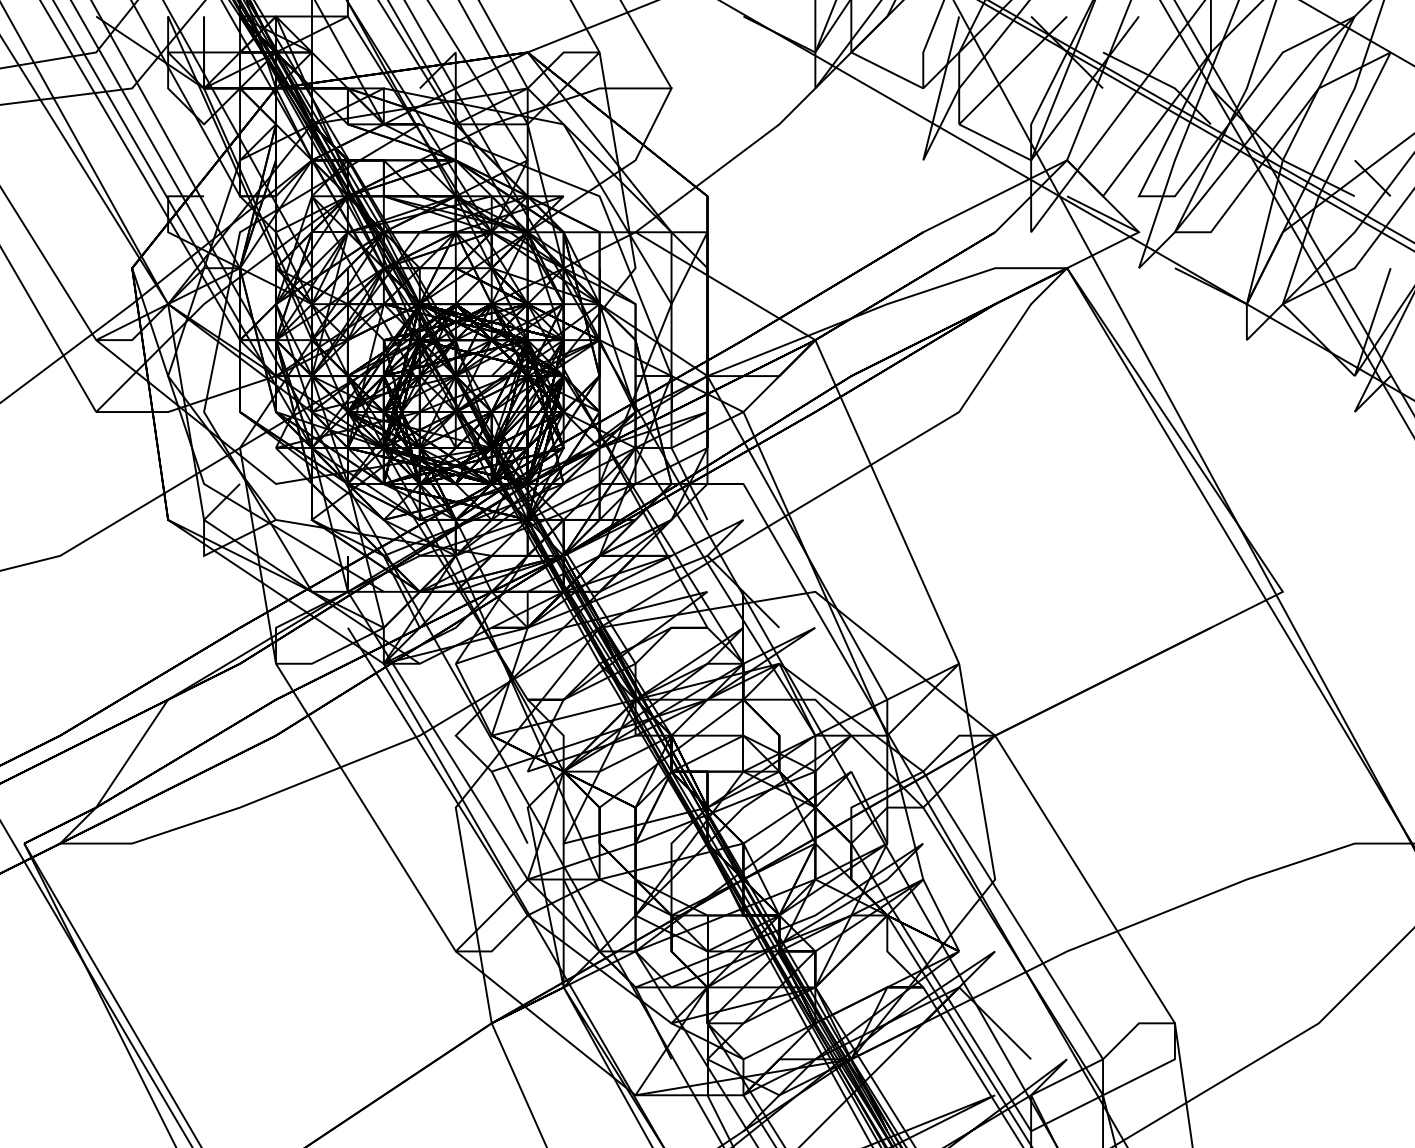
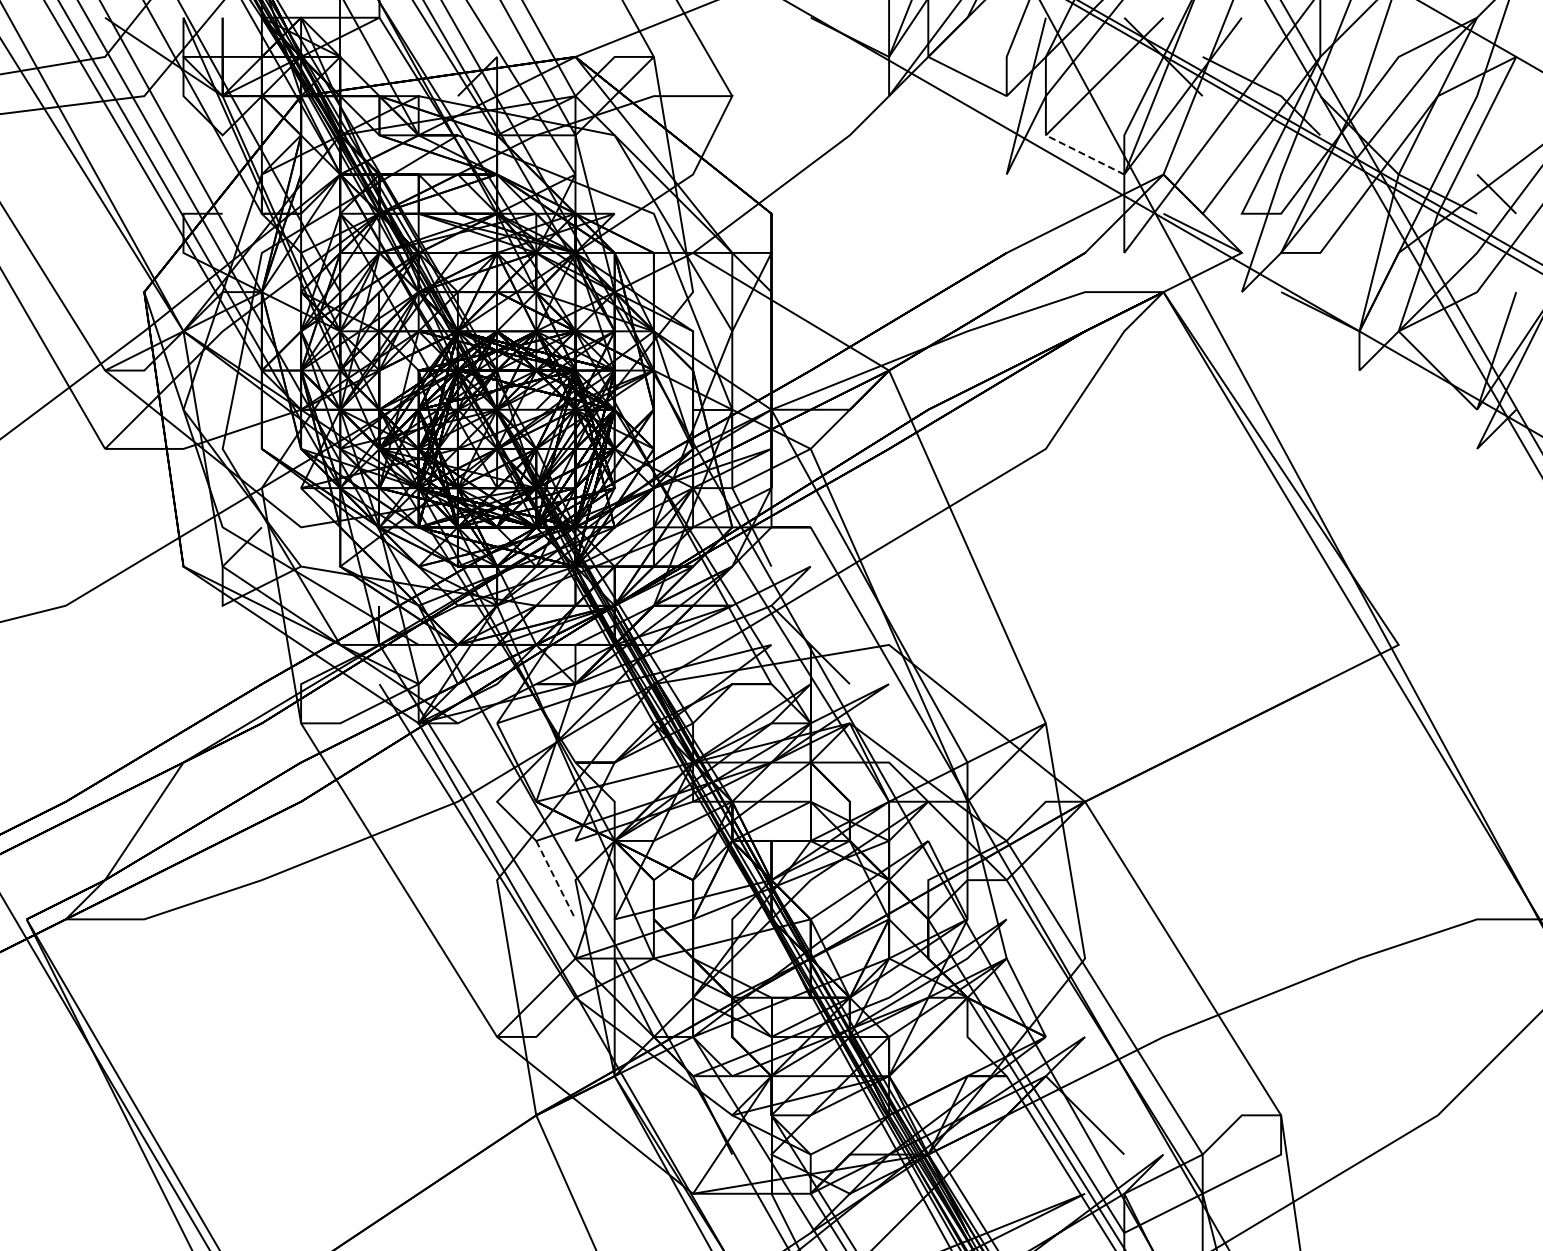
line: (995, 141) -> (1085, 154), solid -> dashed
line: (509, 807) -> (555, 880), solid -> dashed

